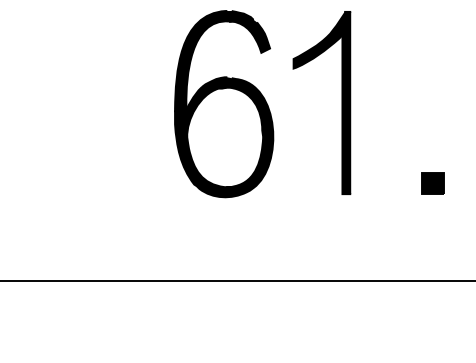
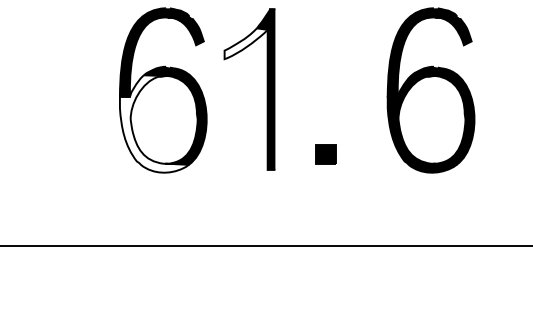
fill: (317, 50) -> (245, 43), removed
fill: (214, 141) -> (154, 123), removed
part: (432, 183) -> (325, 154), moved

